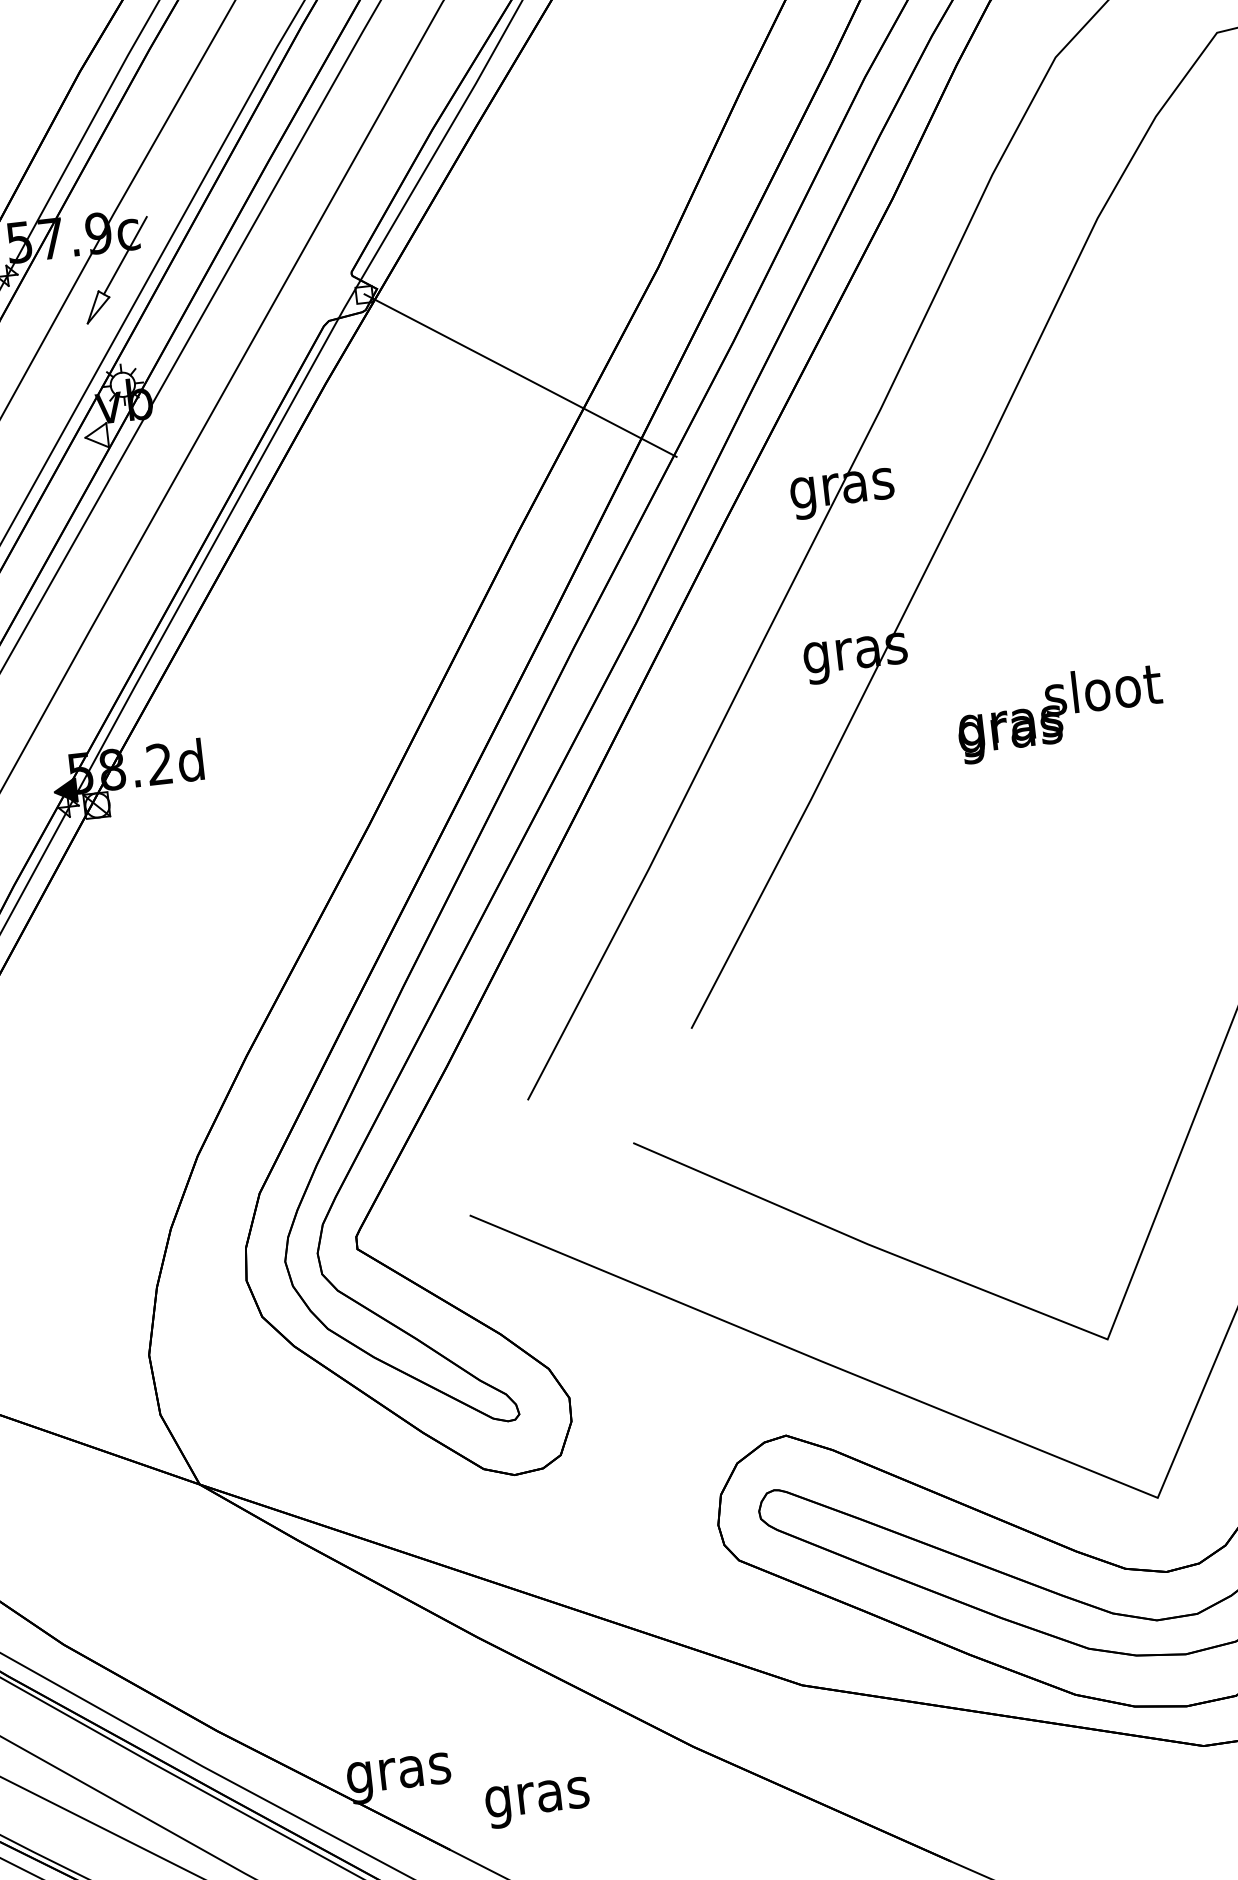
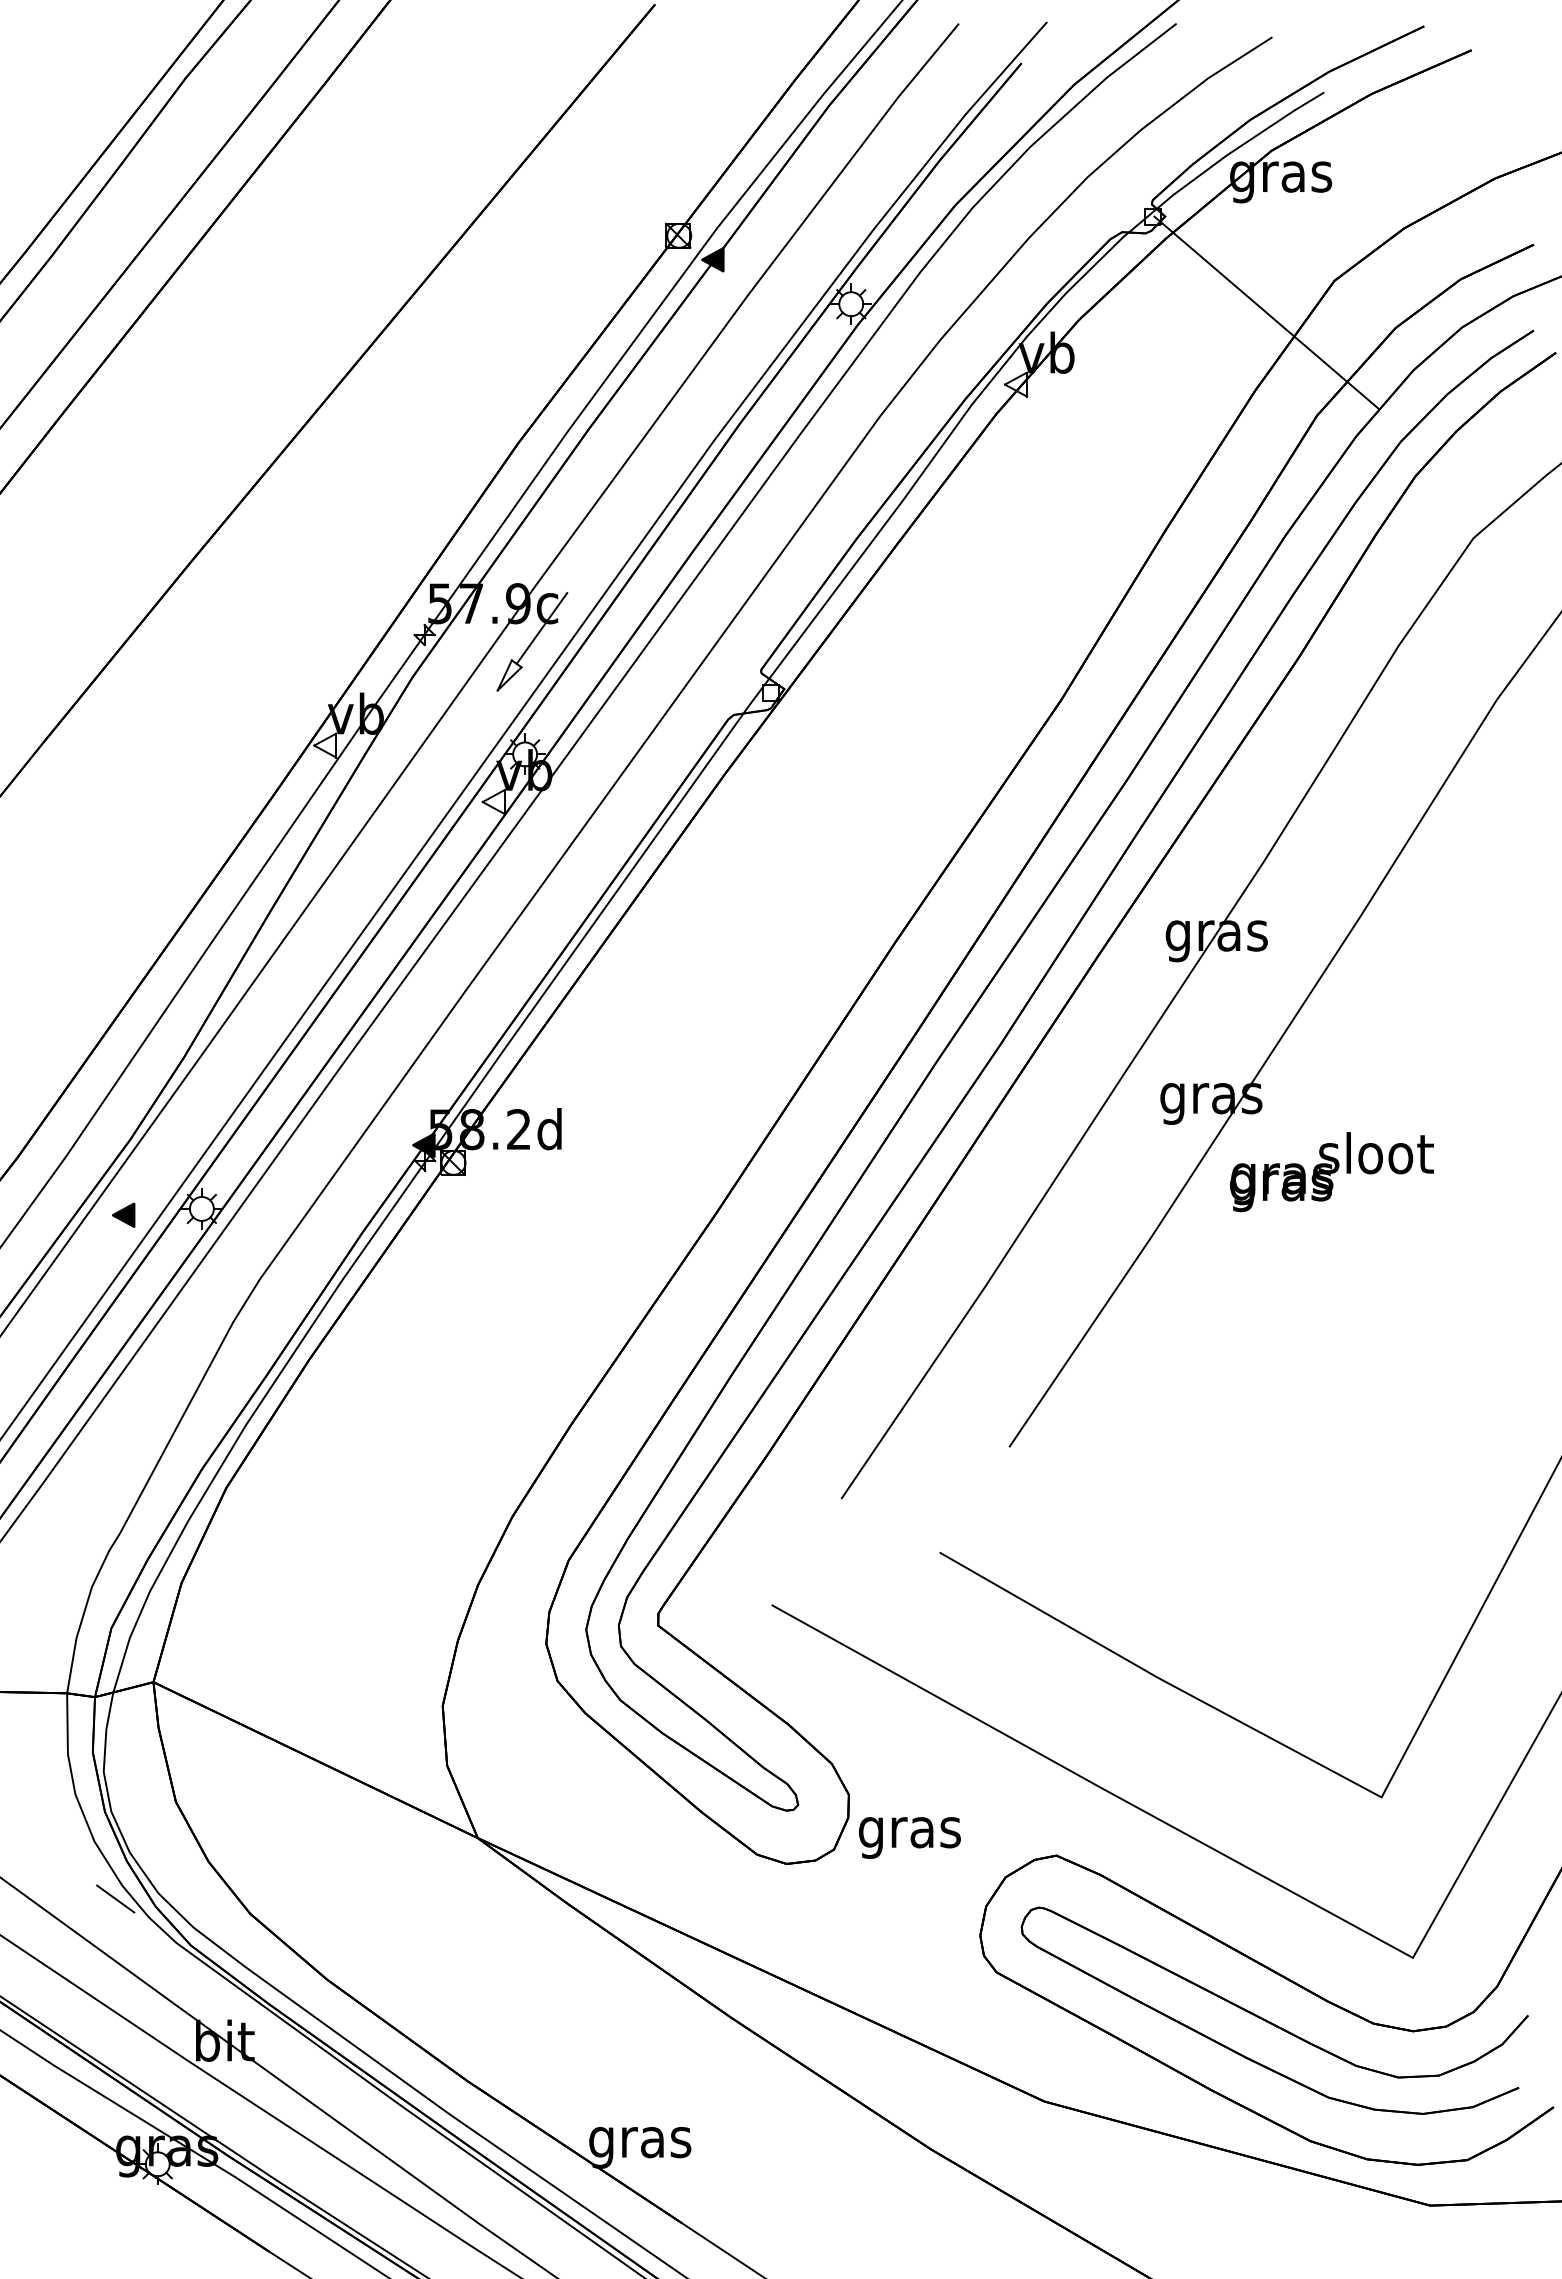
line: (520, 375) -> (914, 789), removed
text: (1059, 713) -> (1331, 1172), moved
text: (537, 1802) -> (909, 1837), moved

